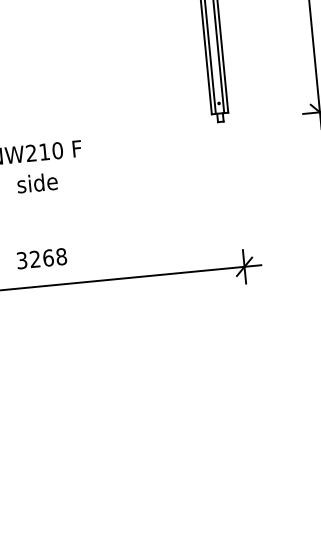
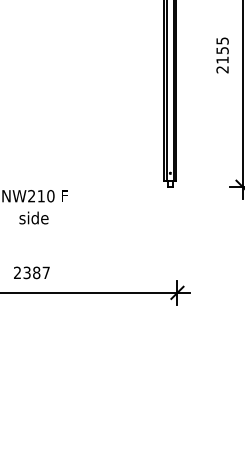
text: (41, 258) -> (31, 272), 3268 -> 2387

